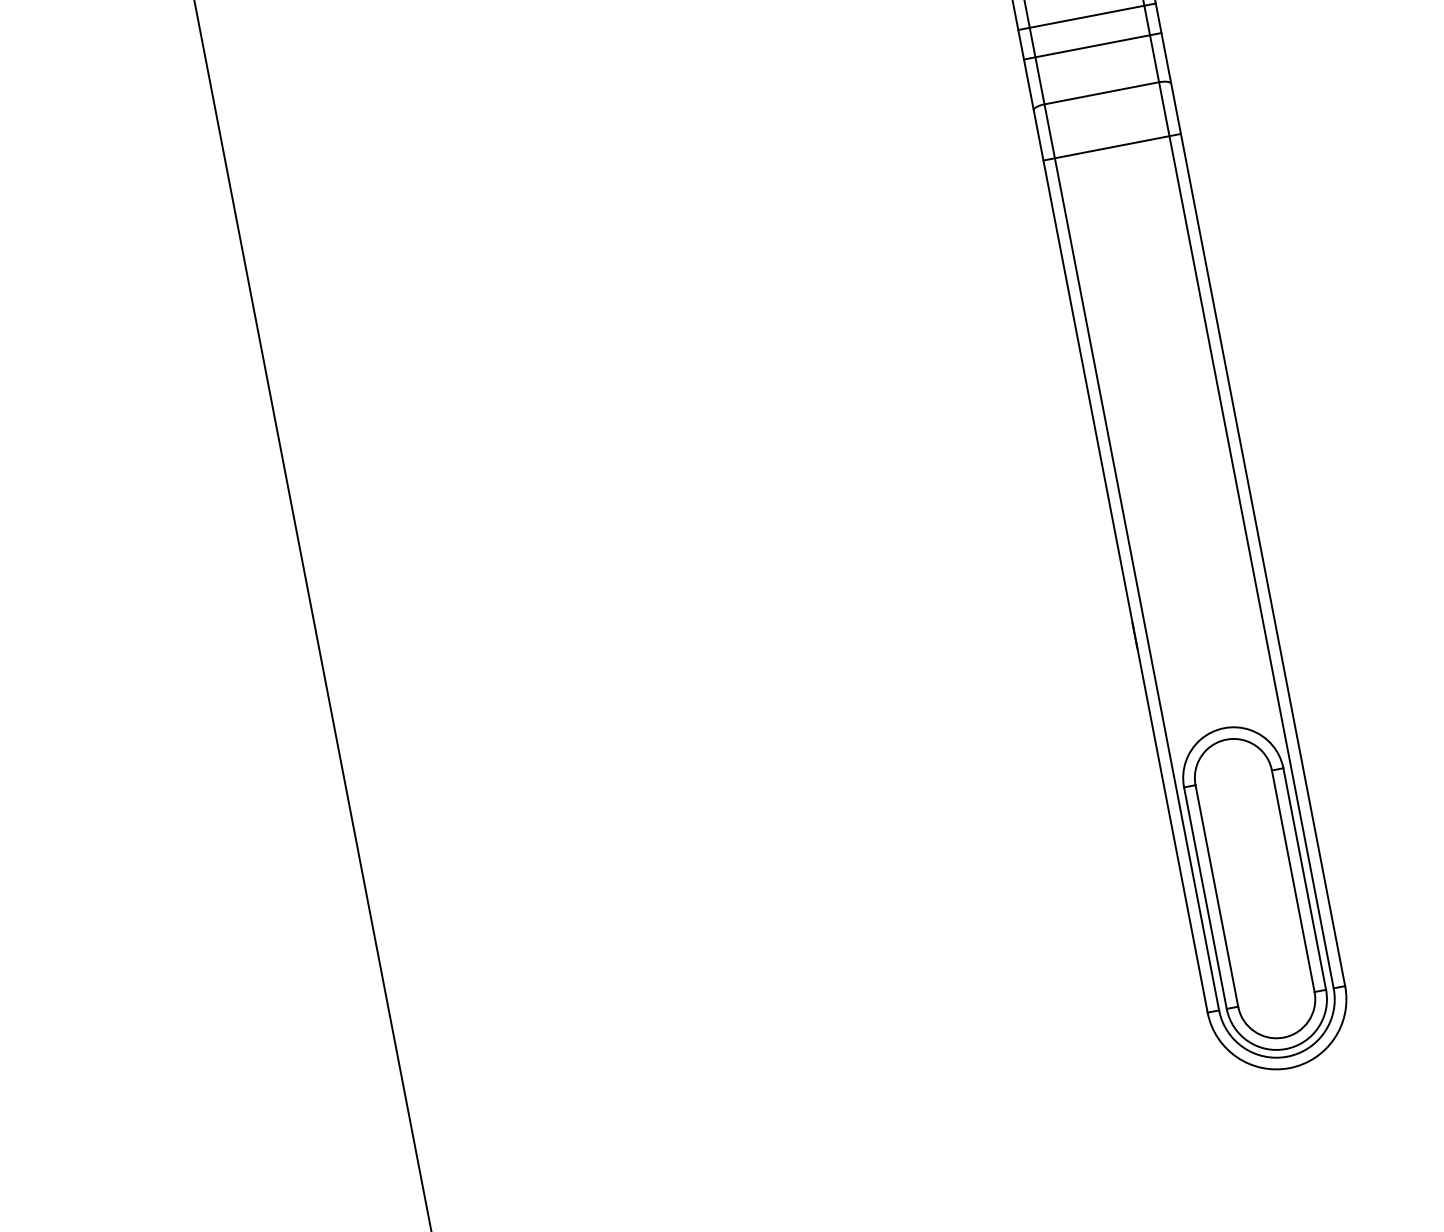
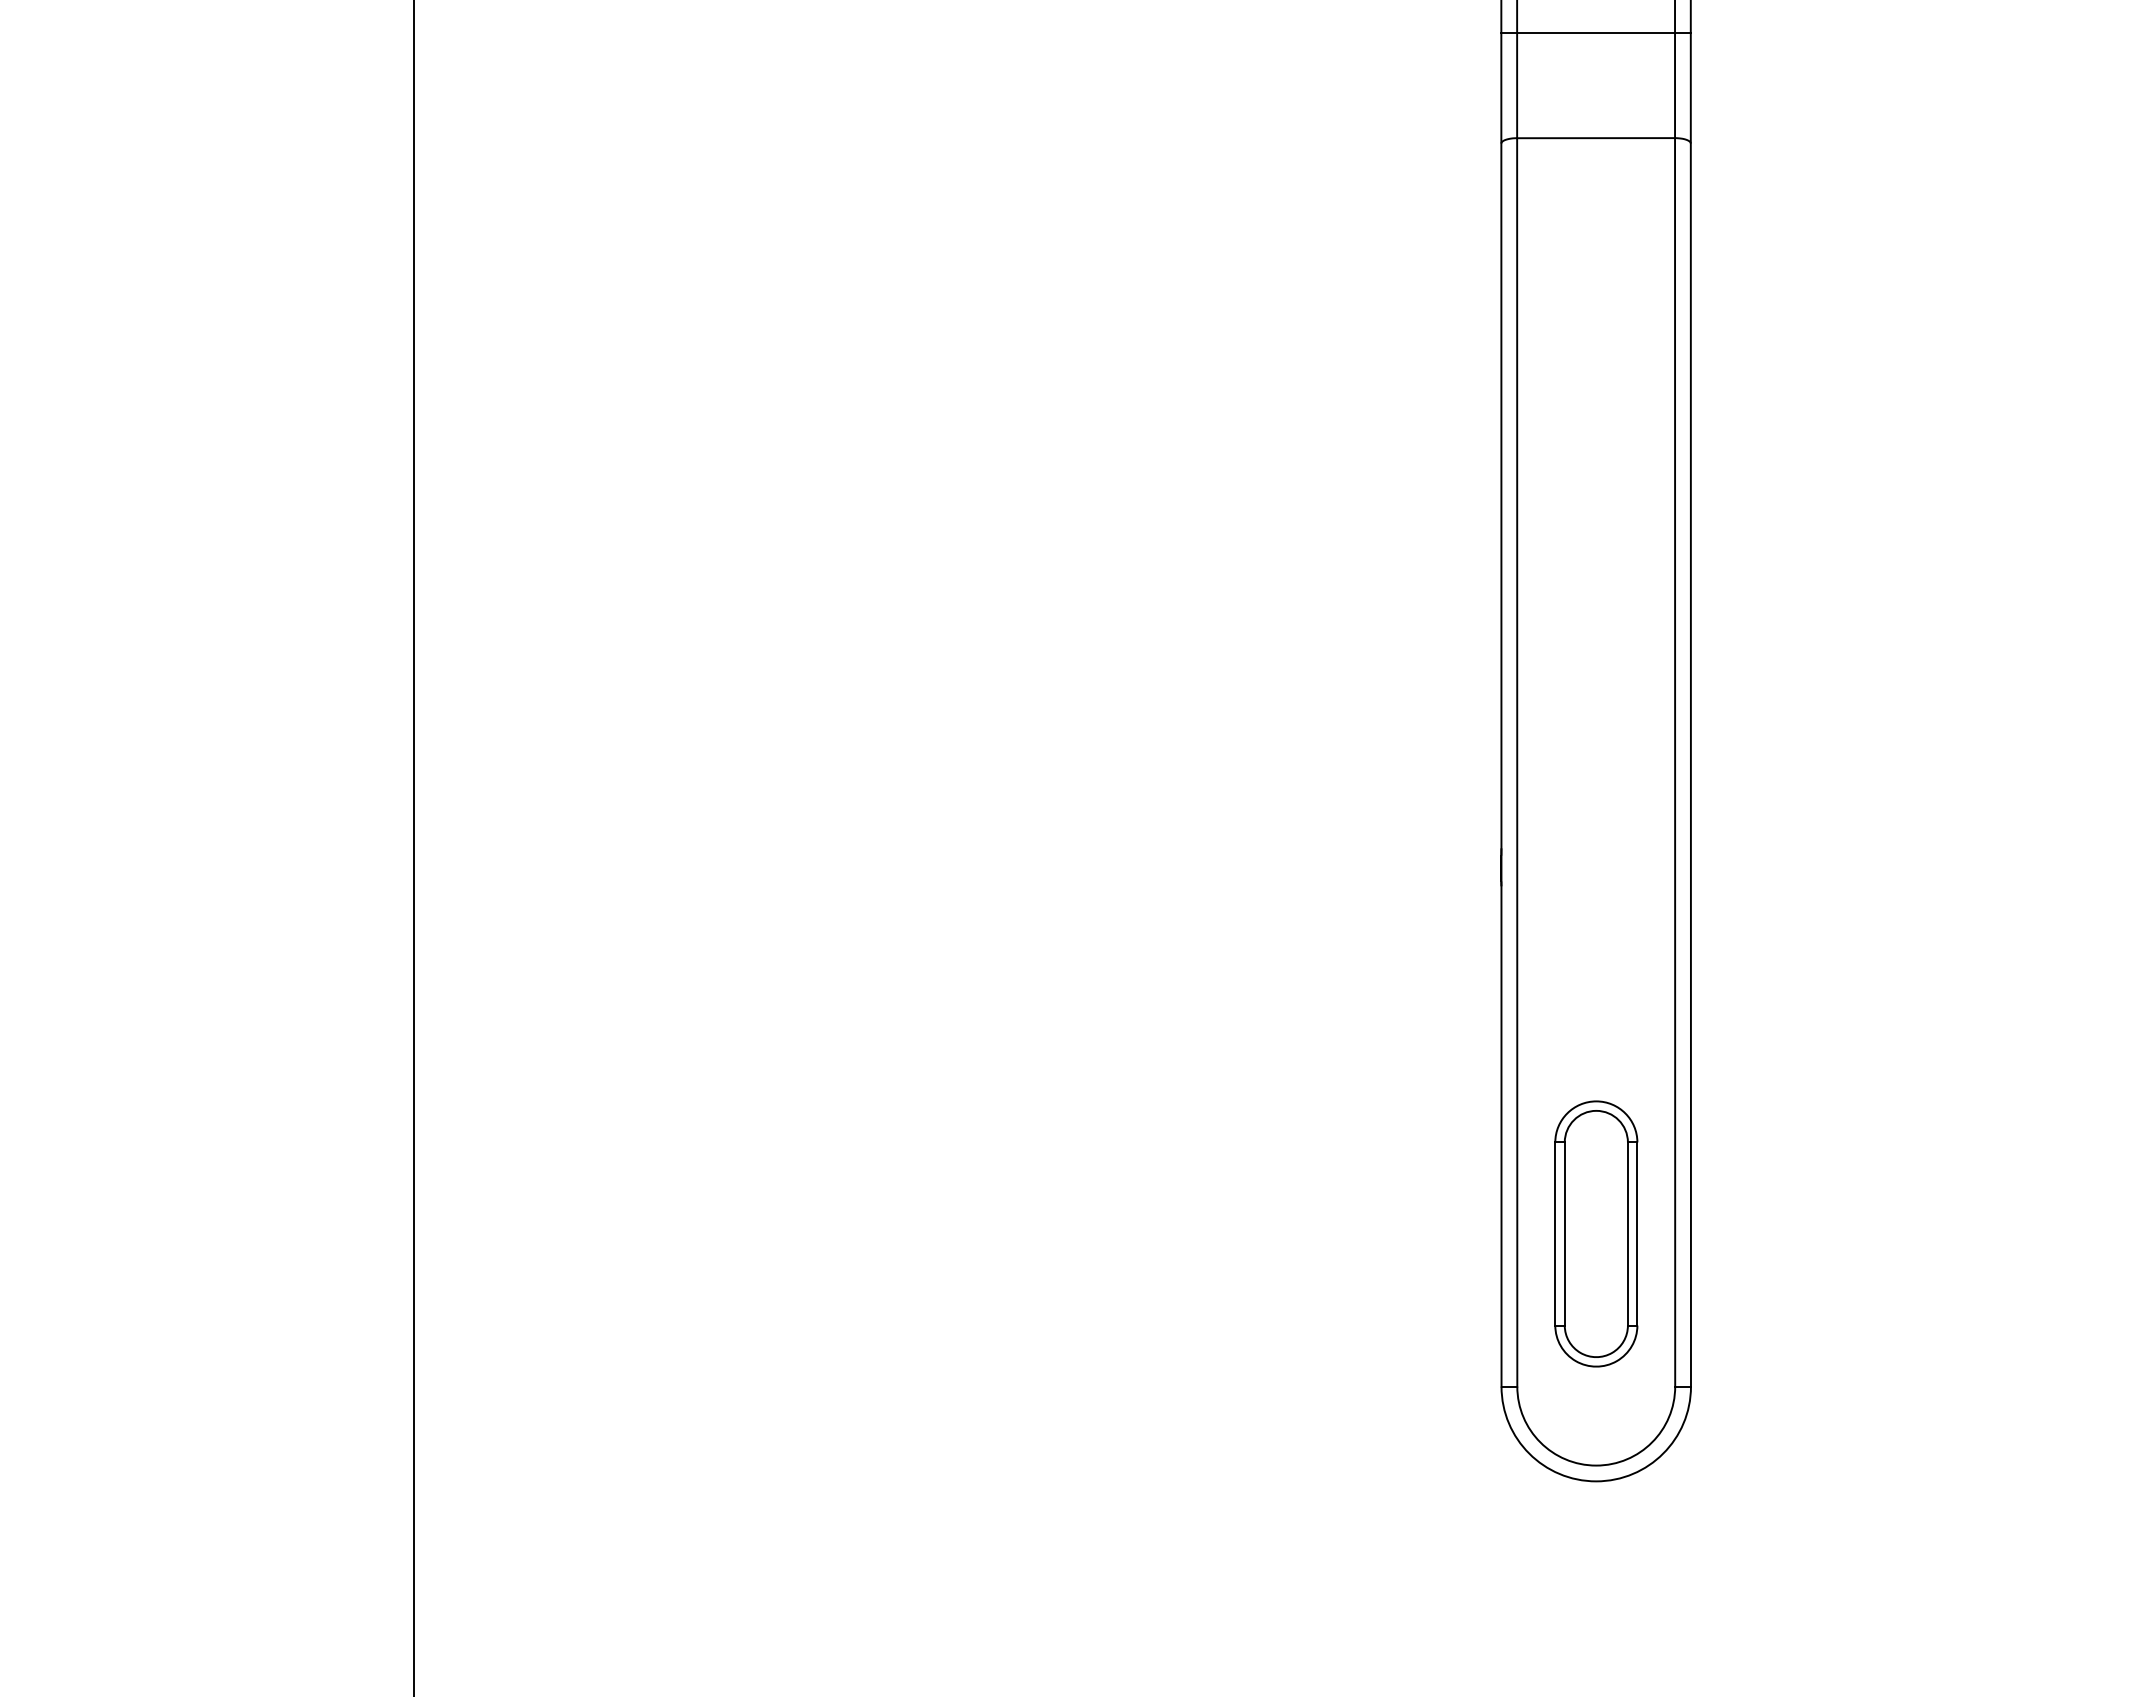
line: (1092, 46) -> (1595, 73), removed
line: (1111, 147) -> (1595, 212), removed
part: (1255, 888) -> (1596, 1233), size x0.6

